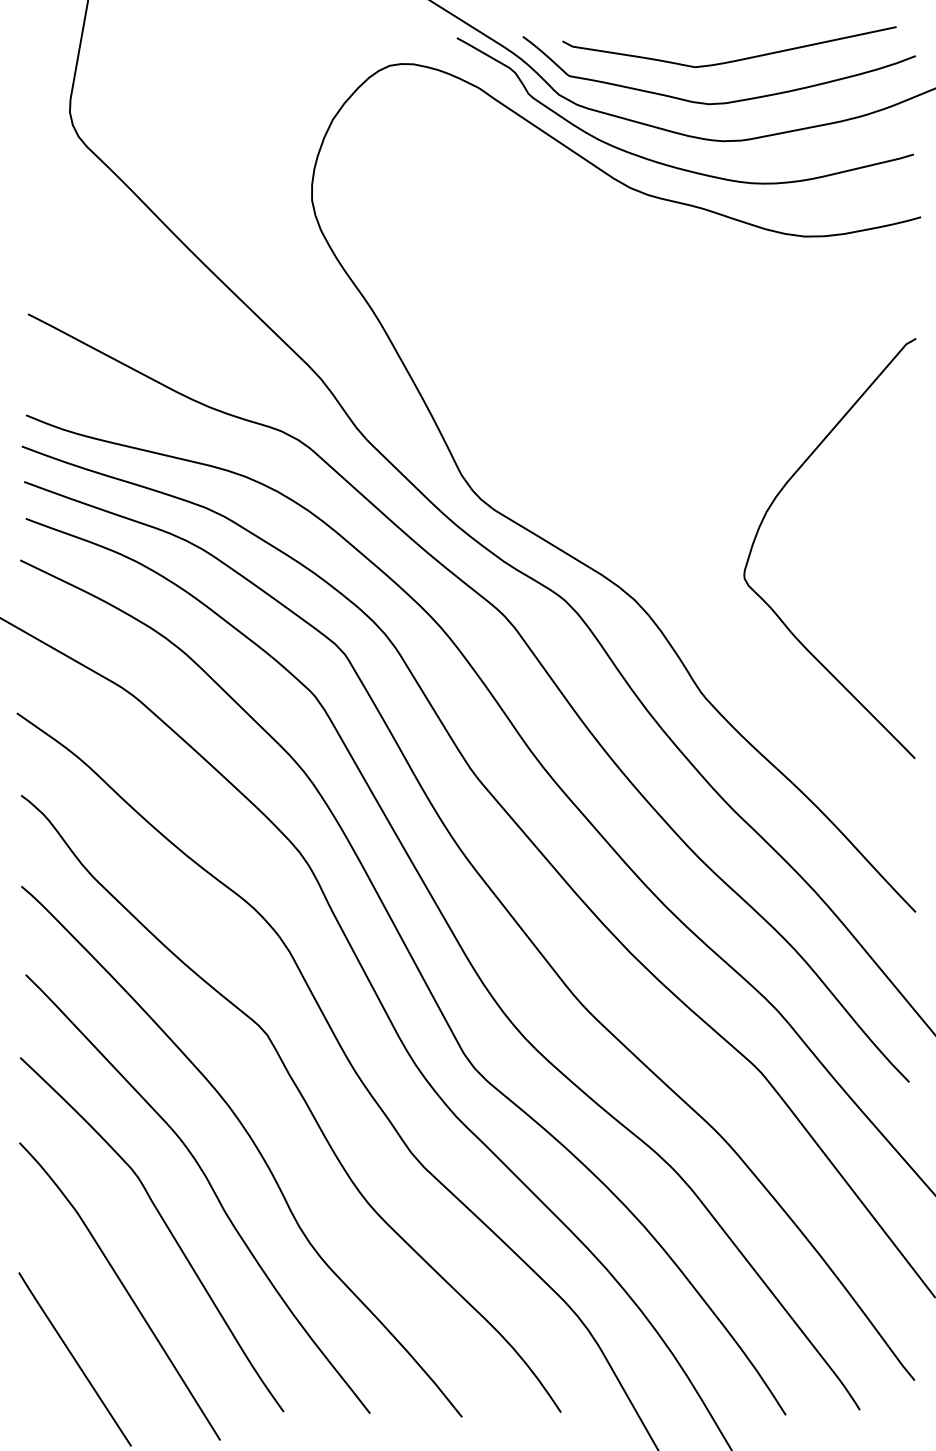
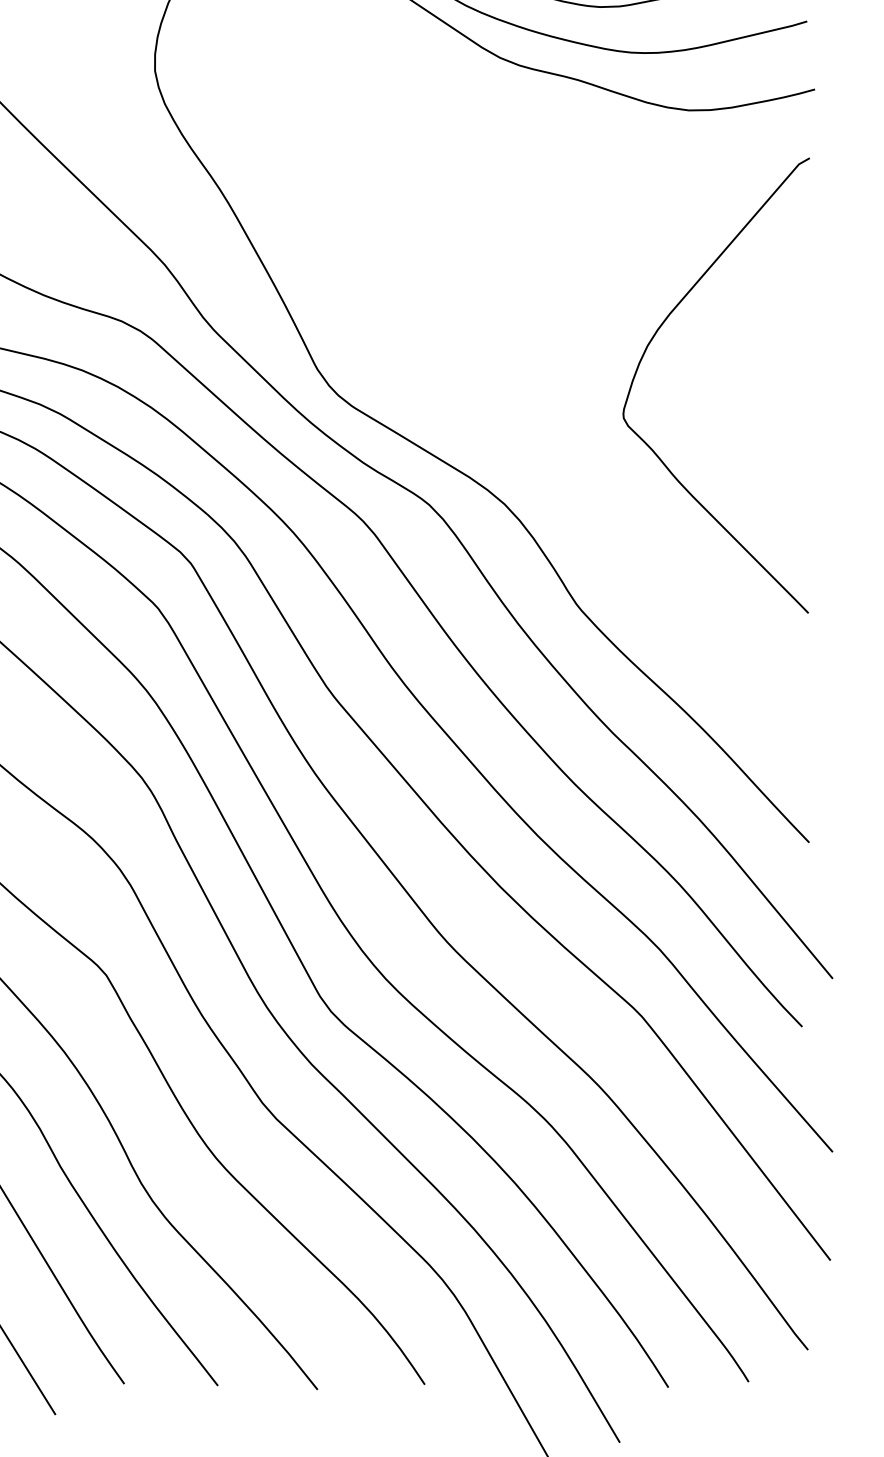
curve: (763, 521) -> (644, 356), moved

